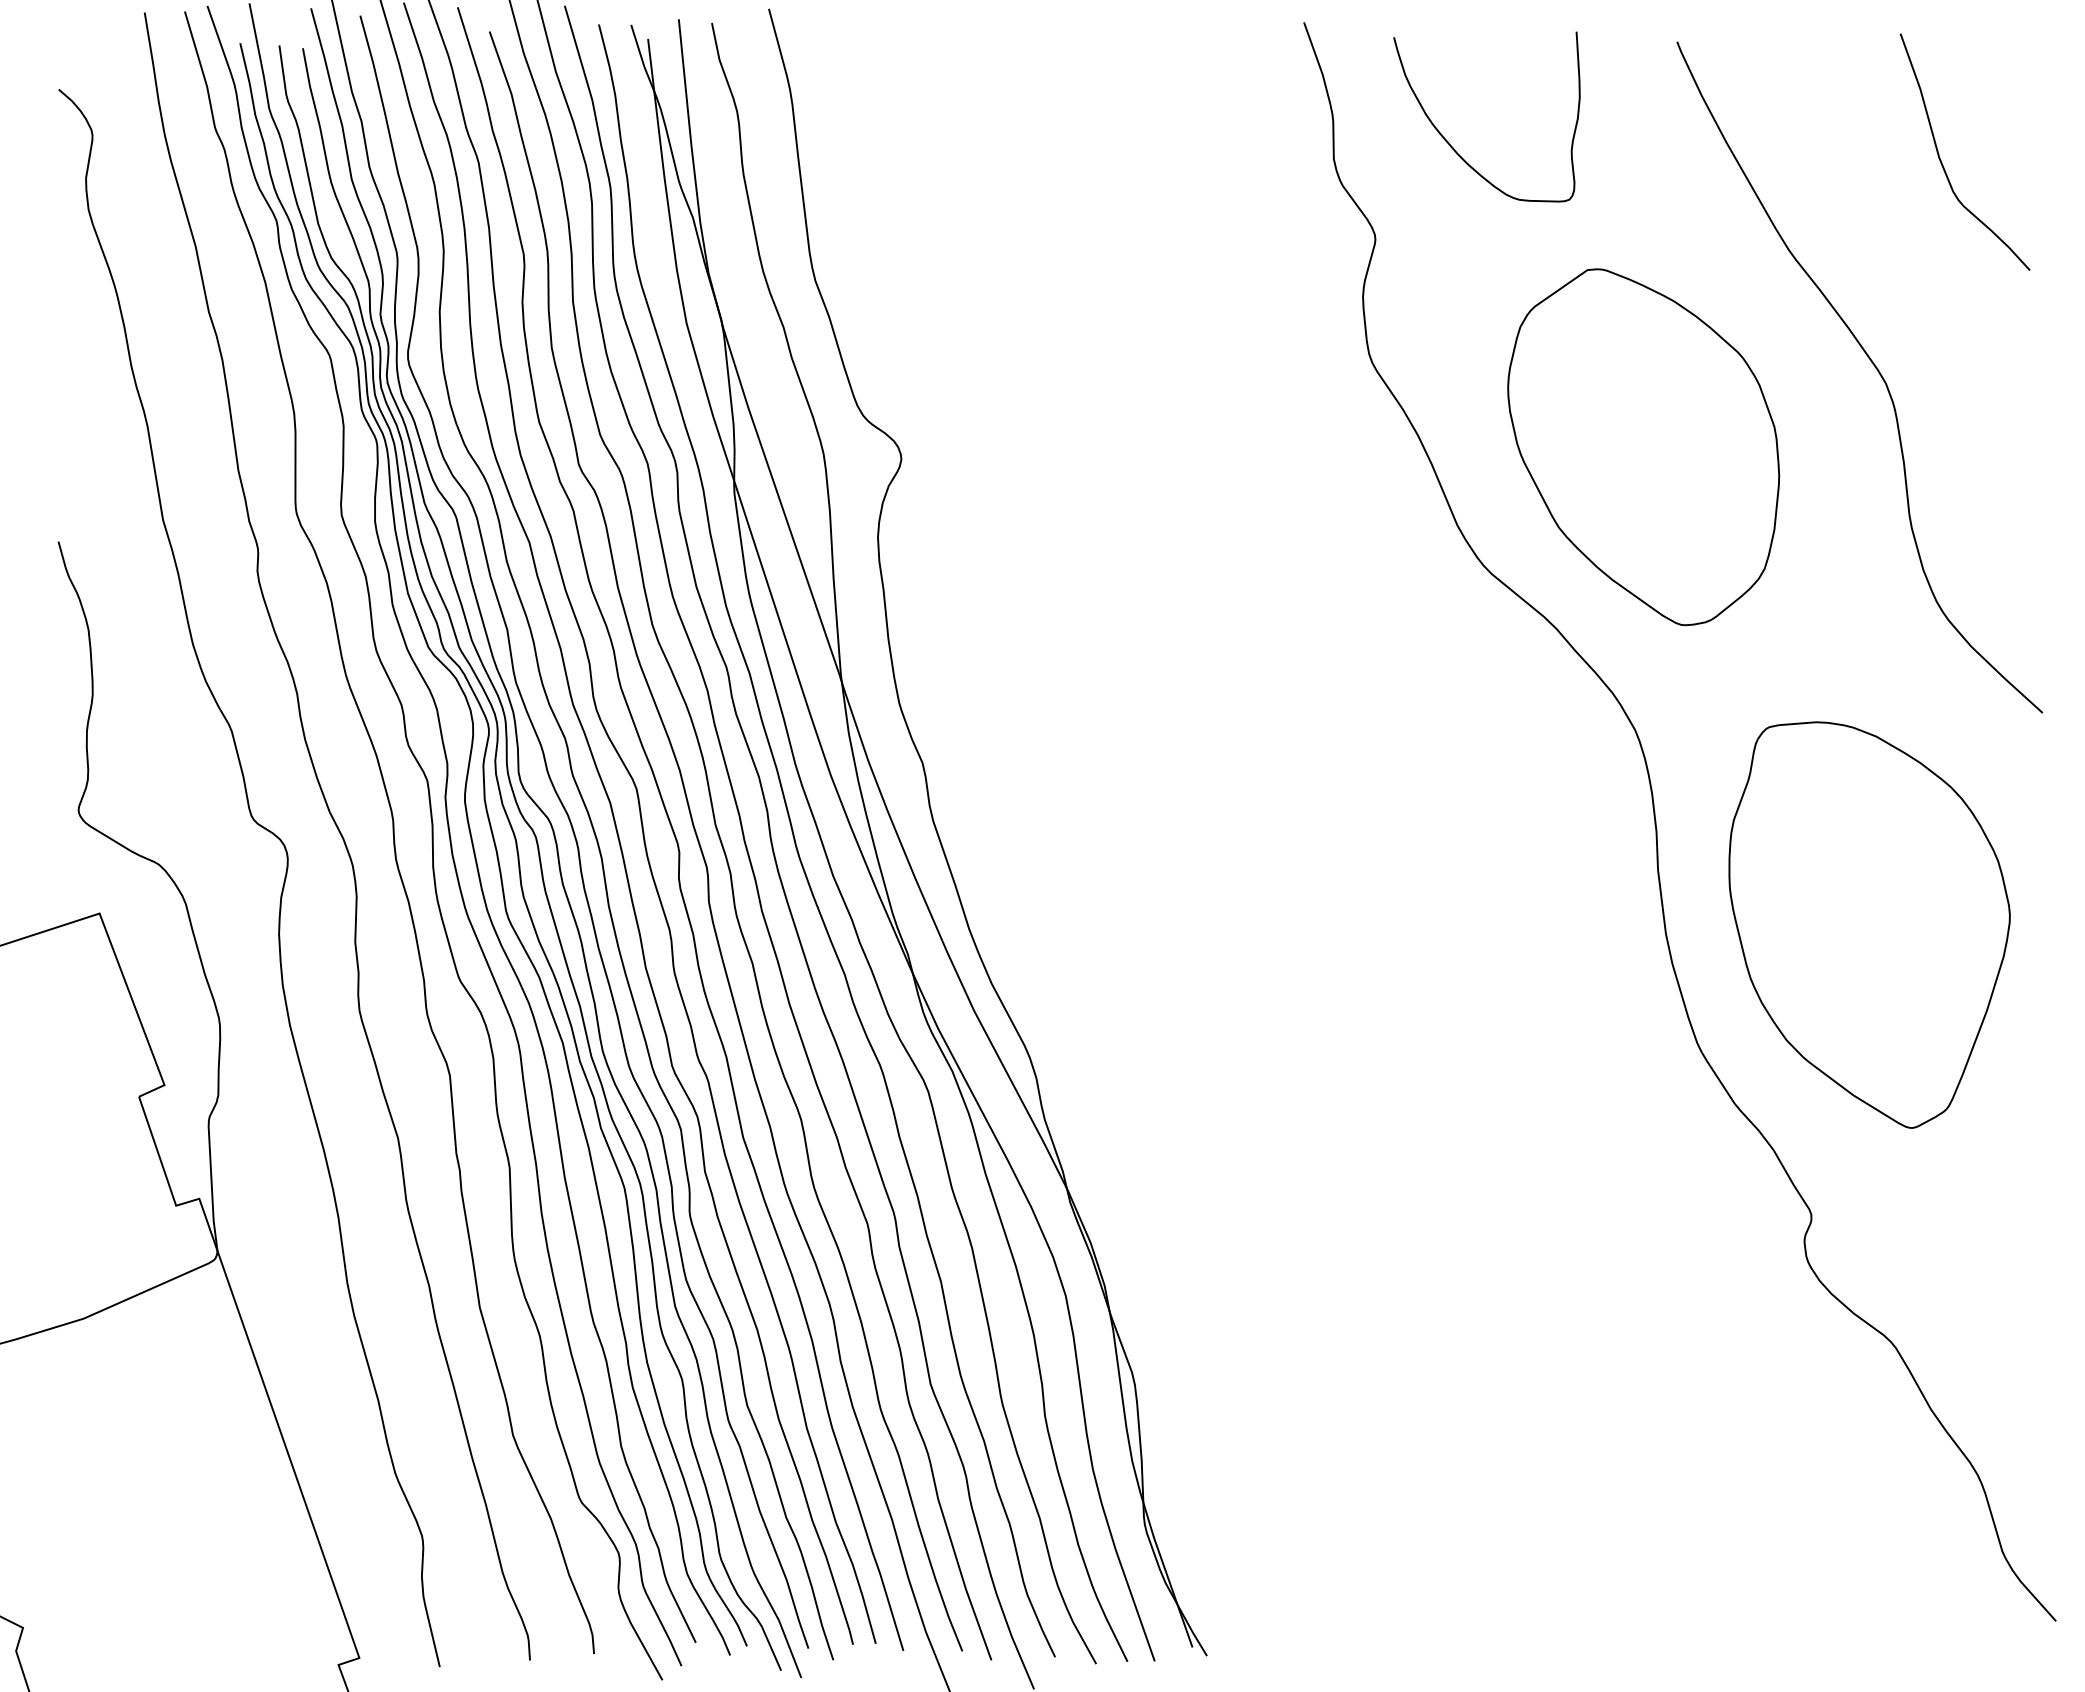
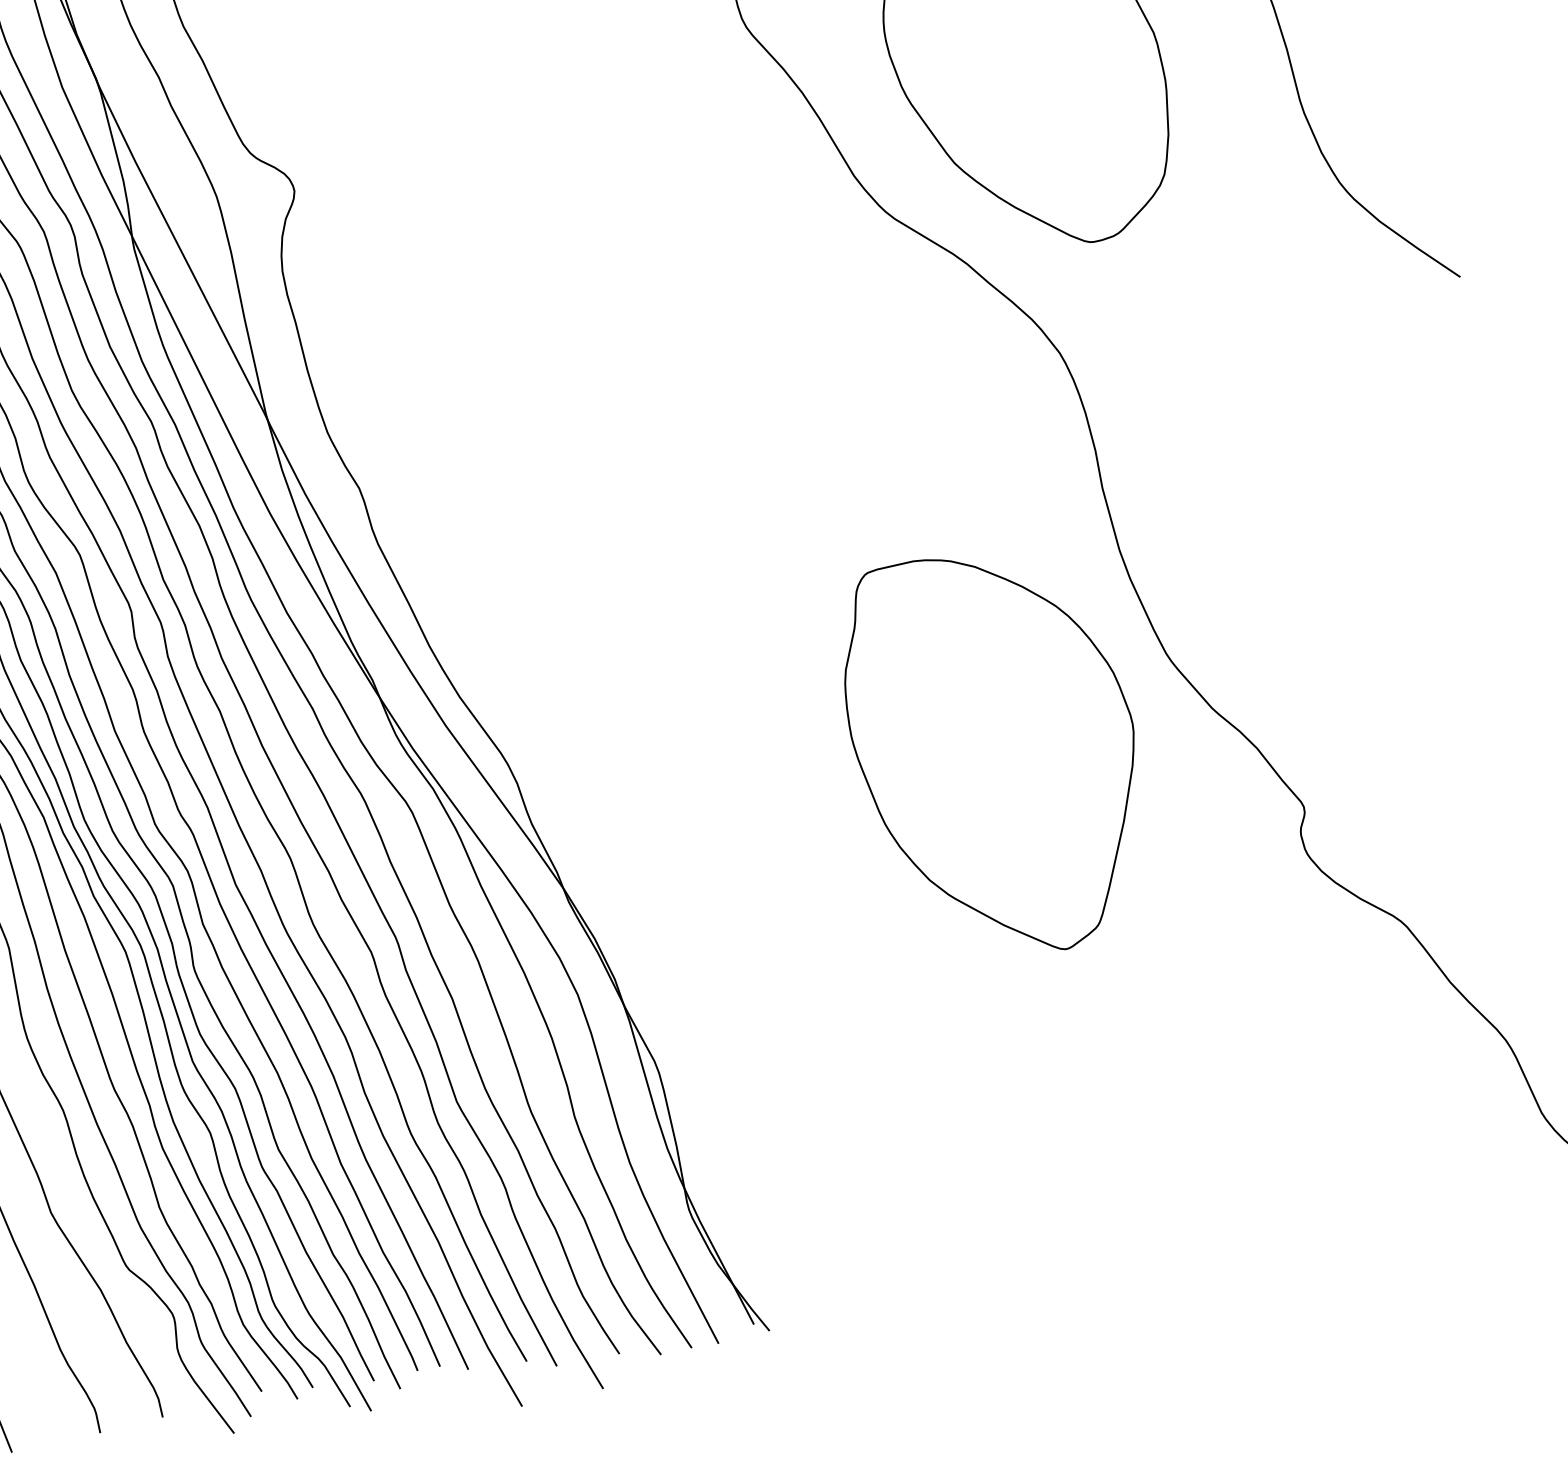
part: (1869, 924) -> (995, 753), moved

